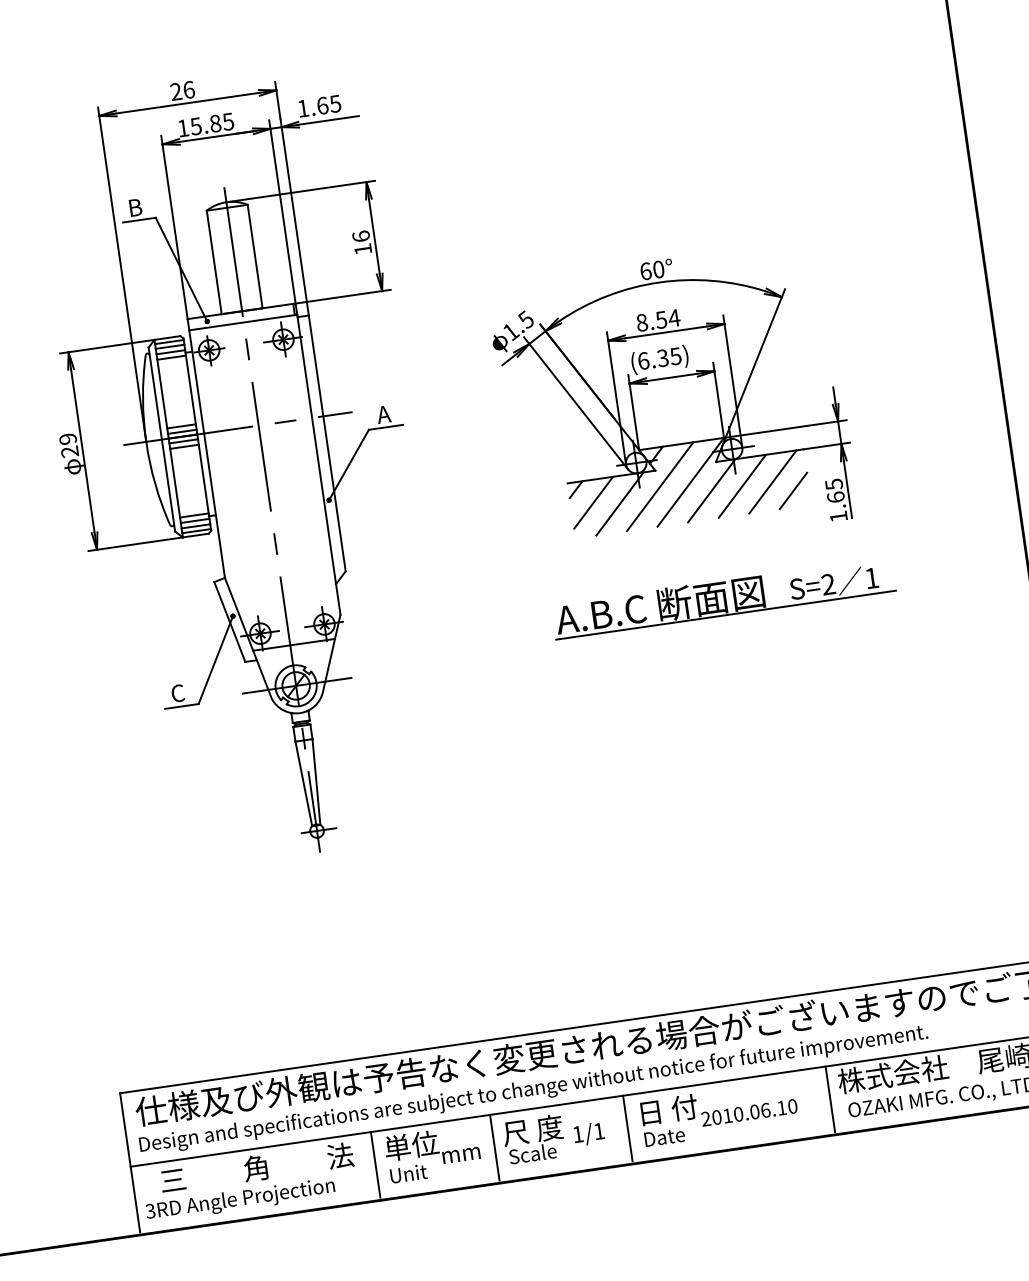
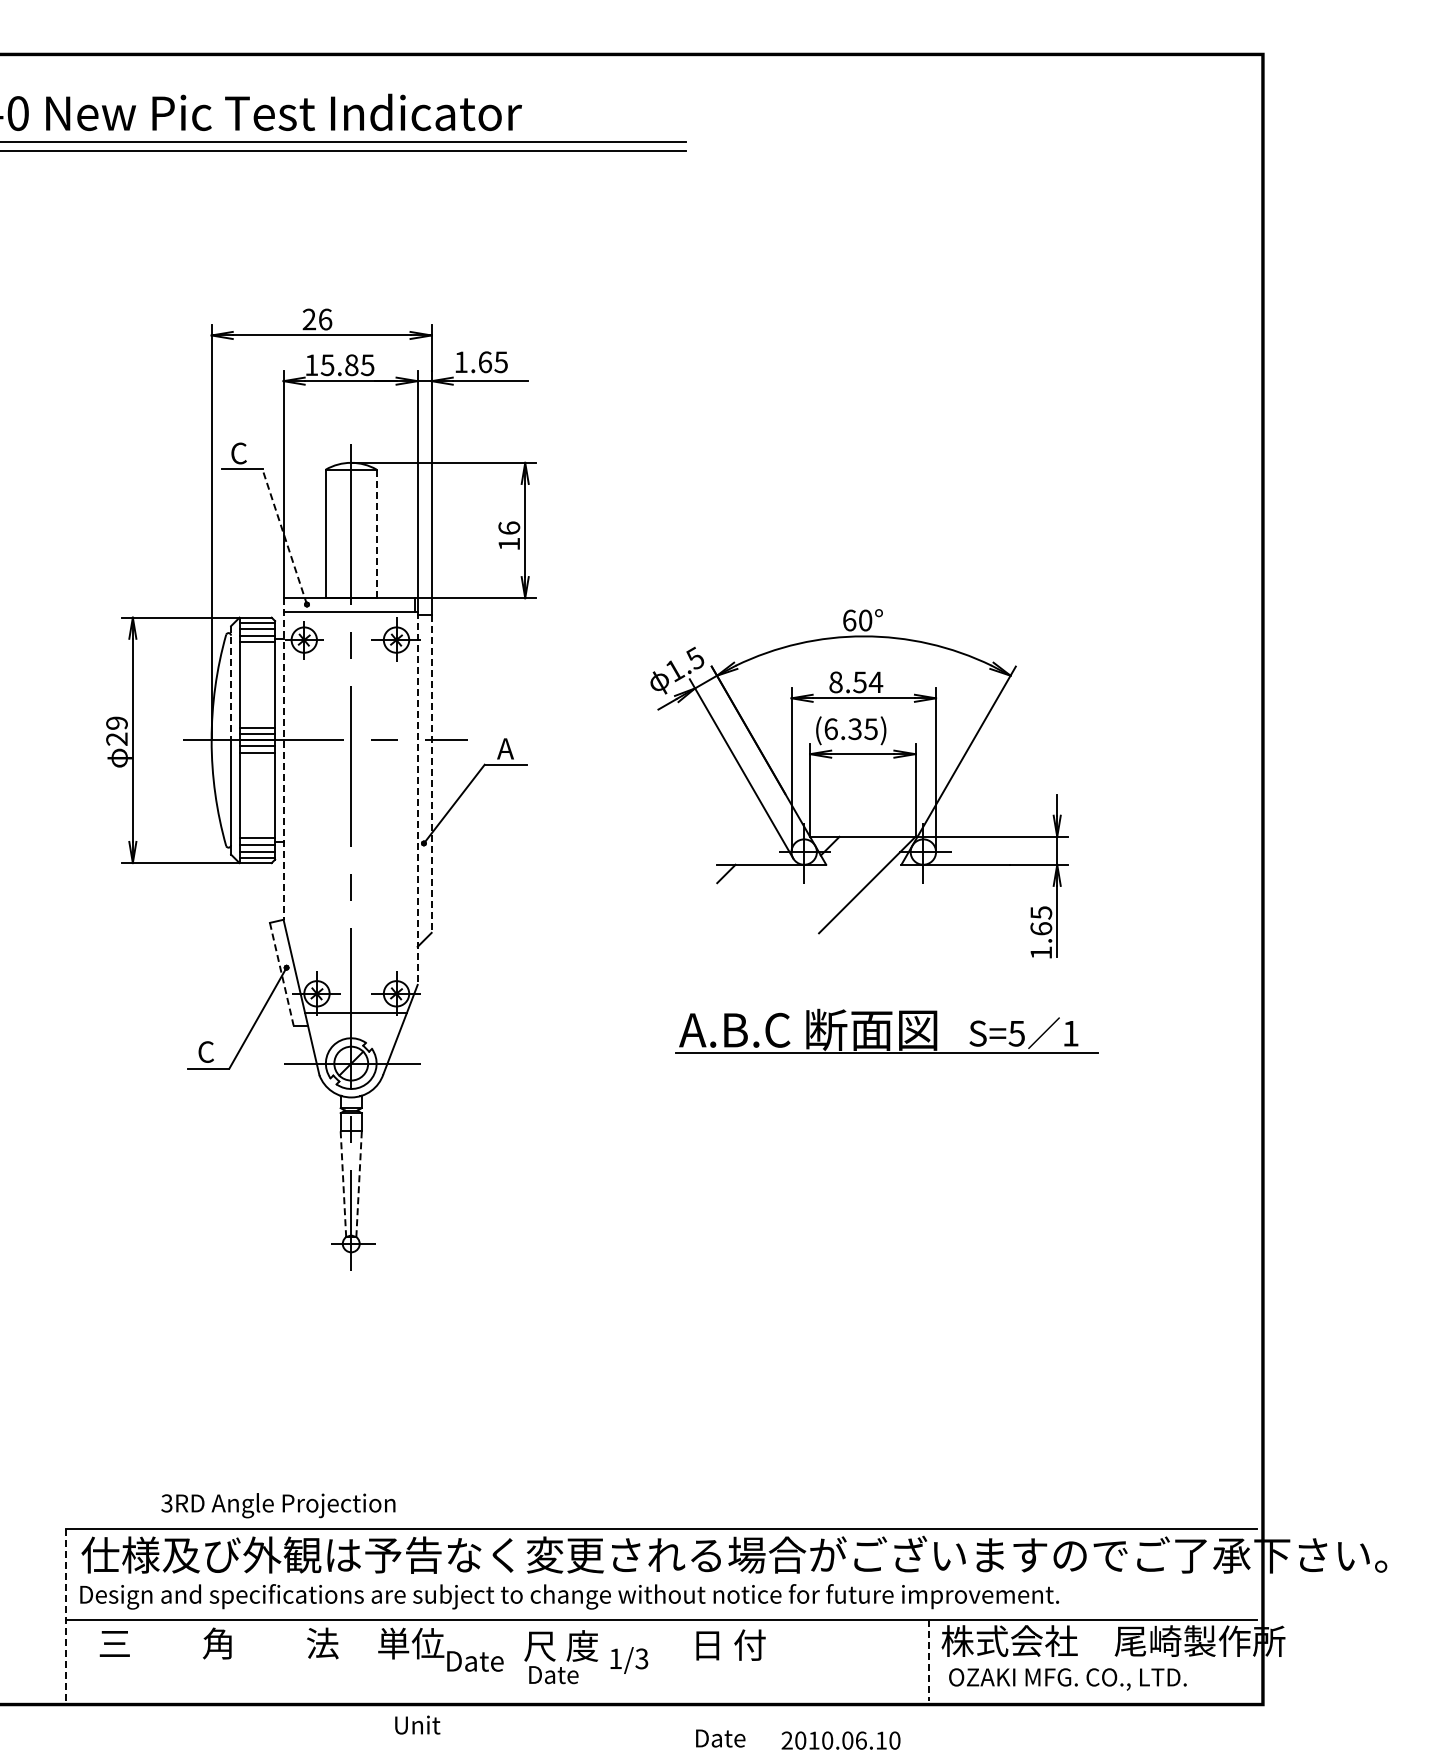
text: (135, 207) -> (239, 453), B -> C
line: (255, 257) -> (376, 534), solid -> dashed
line: (181, 269) -> (284, 536), solid -> dashed
line: (155, 393) -> (231, 683), solid -> dashed
line: (327, 443) -> (431, 774), solid -> dashed
line: (206, 448) -> (283, 759), solid -> dashed
line: (318, 465) -> (417, 799), solid -> dashed
line: (773, 481) -> (967, 898), removed
line: (742, 485) -> (929, 898), removed
line: (660, 486) -> (829, 884), removed
line: (711, 490) -> (891, 898), removed
line: (793, 490) -> (990, 913), removed
line: (593, 502) -> (745, 892), removed
line: (620, 503) -> (777, 898), removed
text: (828, 584) -> (1016, 1033), S=2 -> S=5
line: (229, 622) -> (281, 974), solid -> dashed
line: (316, 782) -> (359, 1184), solid -> dashed
line: (303, 784) -> (343, 1184), solid -> dashed
line: (830, 1099) -> (928, 1660), solid -> dashed
text: (748, 1112) -> (840, 1740), moved
line: (627, 1128) -> (677, 1660), removed
text: (598, 1131) -> (641, 1658), 1/1 -> 1/3
text: (664, 1137) -> (720, 1738), moved
line: (495, 1147) -> (512, 1660), removed
text: (465, 1152) -> (475, 1661), mm -> Date
text: (533, 1153) -> (557, 1674), Scale -> Date
line: (130, 1162) -> (65, 1614), solid -> dashed
line: (376, 1164) -> (364, 1660), removed
text: (408, 1173) -> (417, 1724), moved
text: (240, 1199) -> (278, 1505), moved

